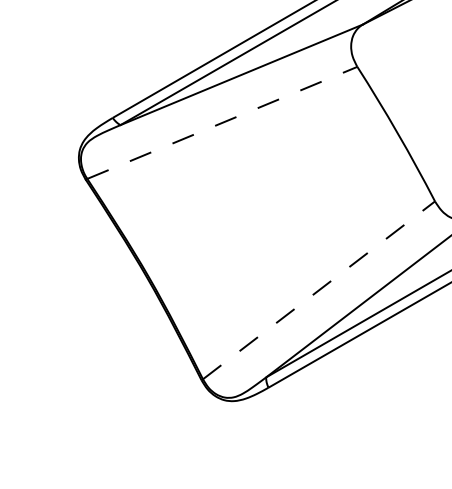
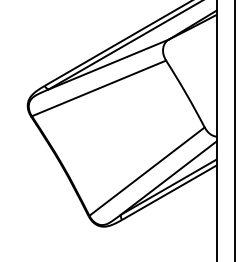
line: (223, 122) -> (99, 88), dashed -> solid
line: (319, 290) -> (147, 171), dashed -> solid

